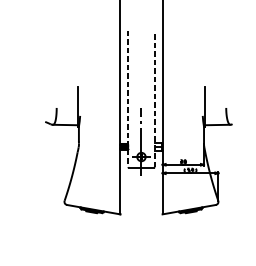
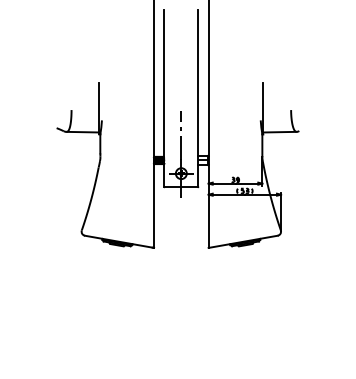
line: (128, 99) -> (164, 99), dashed -> solid
line: (154, 99) -> (198, 98), dashed -> solid

